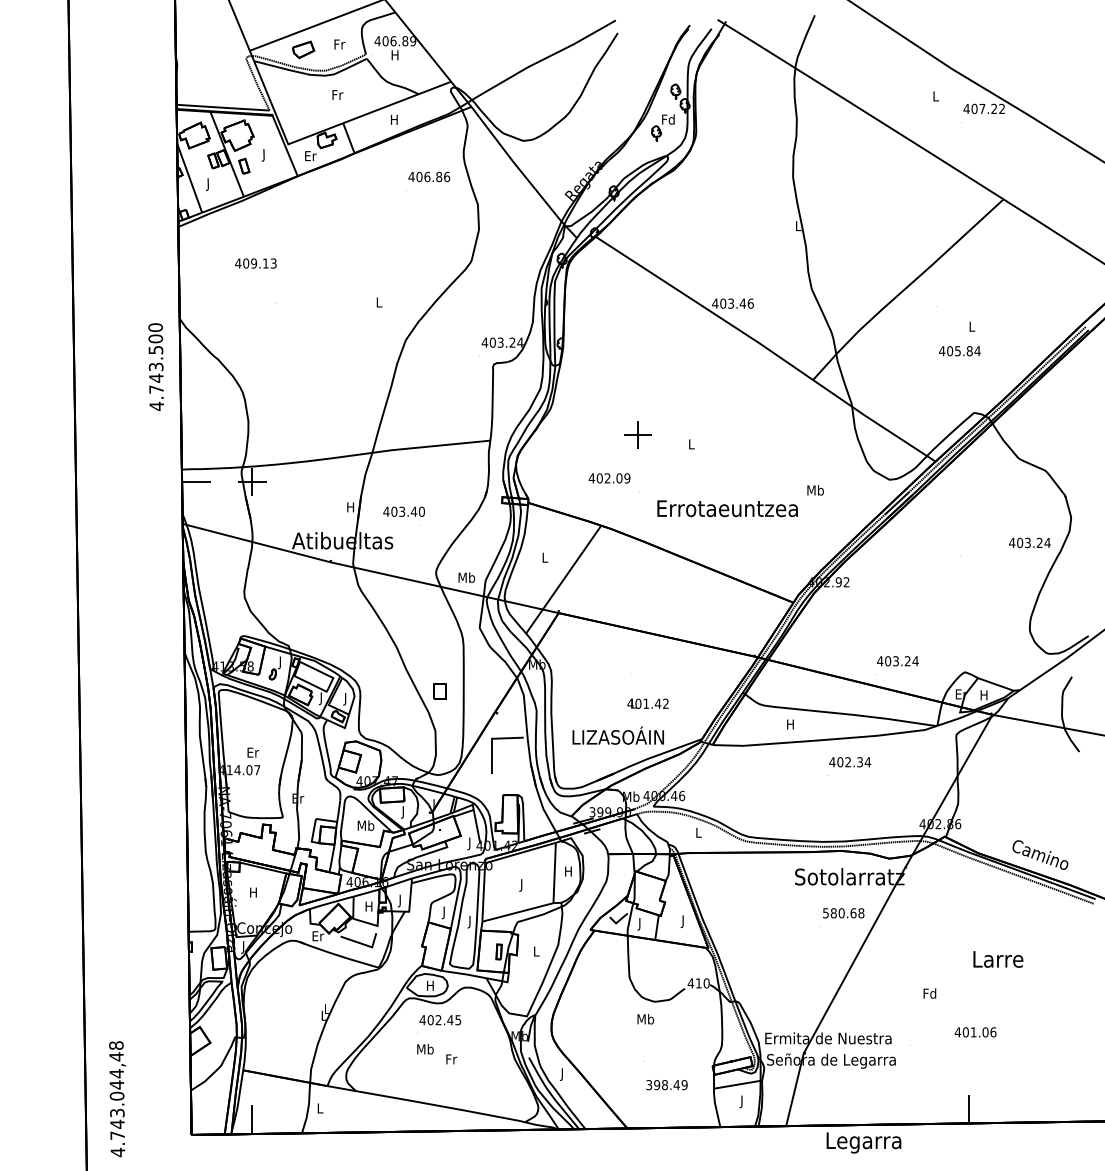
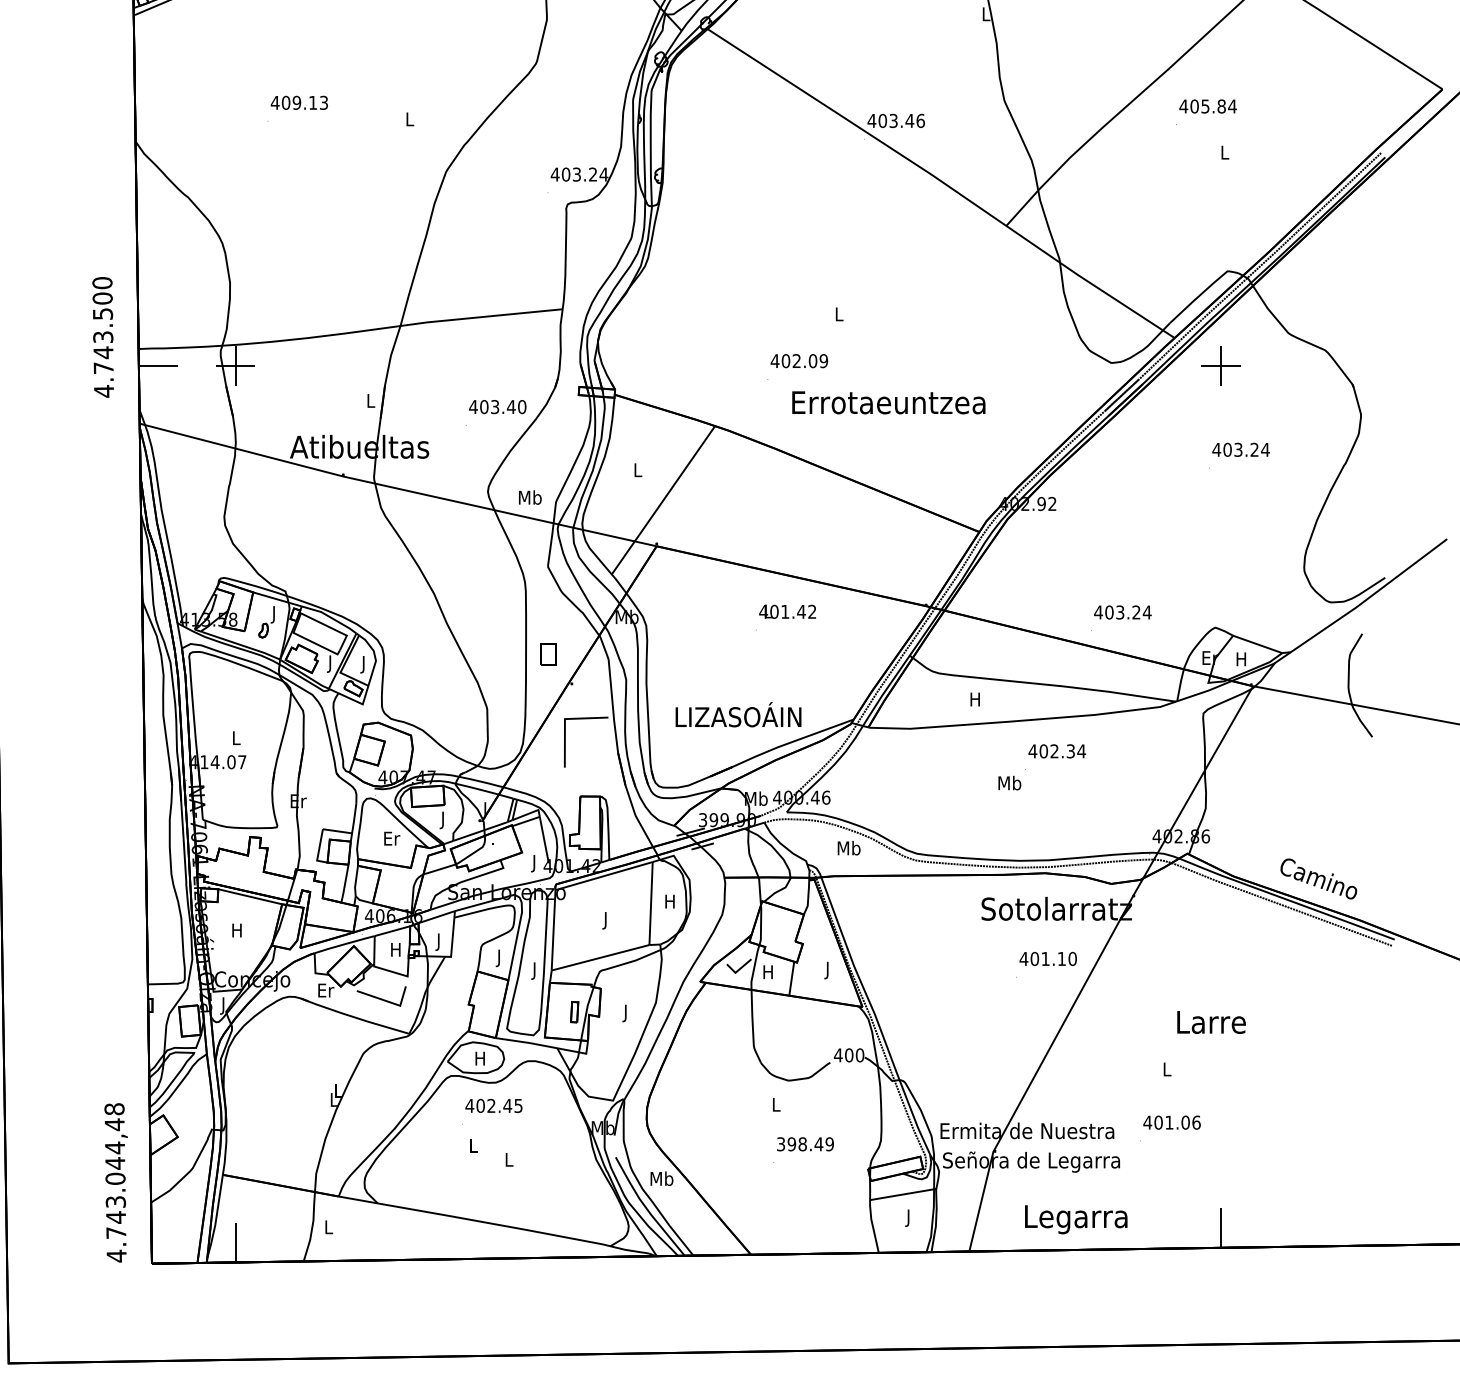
text: (255, 263) -> (298, 102), moved
text: (959, 351) -> (1207, 106), moved
text: (155, 366) -> (102, 336), moved
part: (637, 434) -> (1219, 365), moved
text: (609, 478) -> (799, 361), moved
text: (815, 490) -> (1009, 783), moved
text: (350, 507) -> (370, 401), H -> L
text: (403, 511) -> (496, 406), moved
text: (1029, 542) -> (1240, 449), moved
part: (439, 691) -> (547, 654), moved
text: (647, 703) -> (786, 611), moved
text: (253, 752) -> (237, 737), Er -> L
text: (365, 825) -> (391, 838), Mb -> Er
text: (698, 832) -> (848, 847), L -> Mb
text: (843, 913) -> (1048, 959), 580.68 -> 401.10
text: (639, 924) -> (767, 974), J -> H
text: (536, 952) -> (626, 1012), L -> J
text: (998, 959) -> (1211, 1022), moved
text: (698, 983) -> (848, 1055), 410 -> 400
text: (929, 993) -> (1166, 1069), Fd -> L
text: (645, 1019) -> (775, 1104), Mb -> L
text: (975, 1032) -> (1171, 1122), moved
text: (425, 1049) -> (473, 1146), Mb -> L
text: (451, 1059) -> (509, 1159), Fr -> L
text: (562, 1073) -> (661, 1179), J -> Mb
text: (666, 1085) -> (804, 1144), moved
text: (117, 1099) -> (116, 1183), moved
text: (863, 1142) -> (1075, 1219), moved

